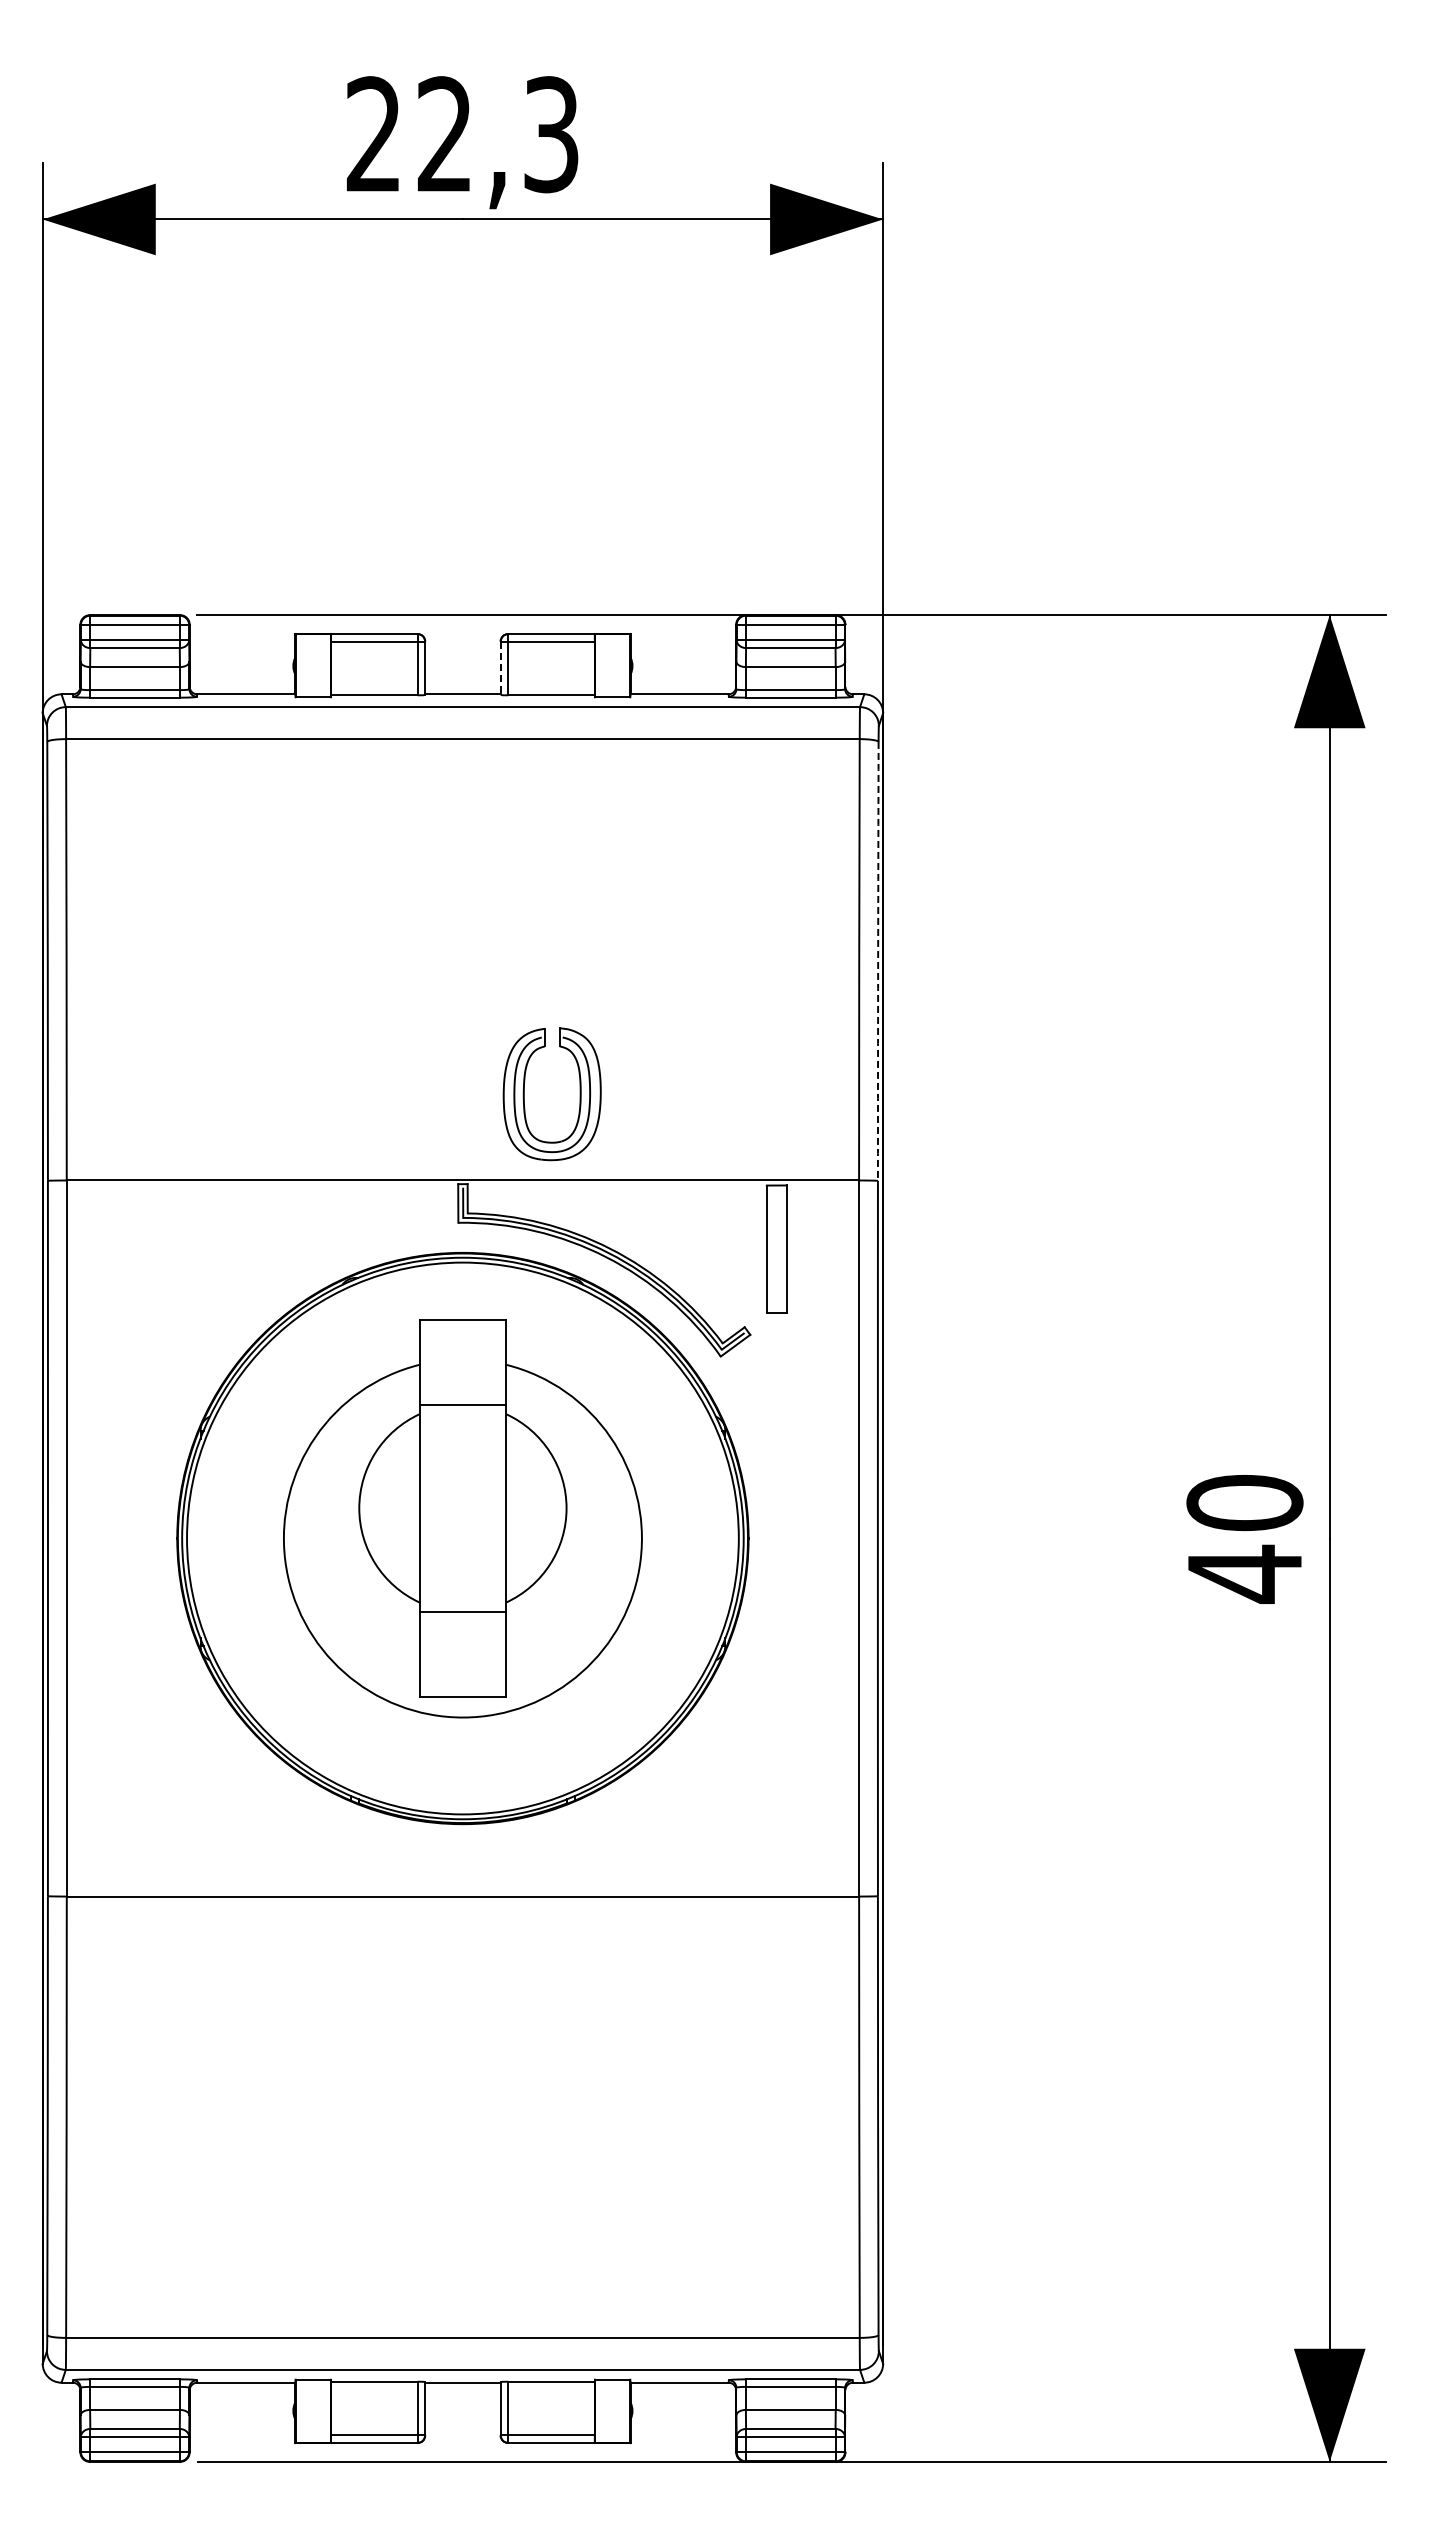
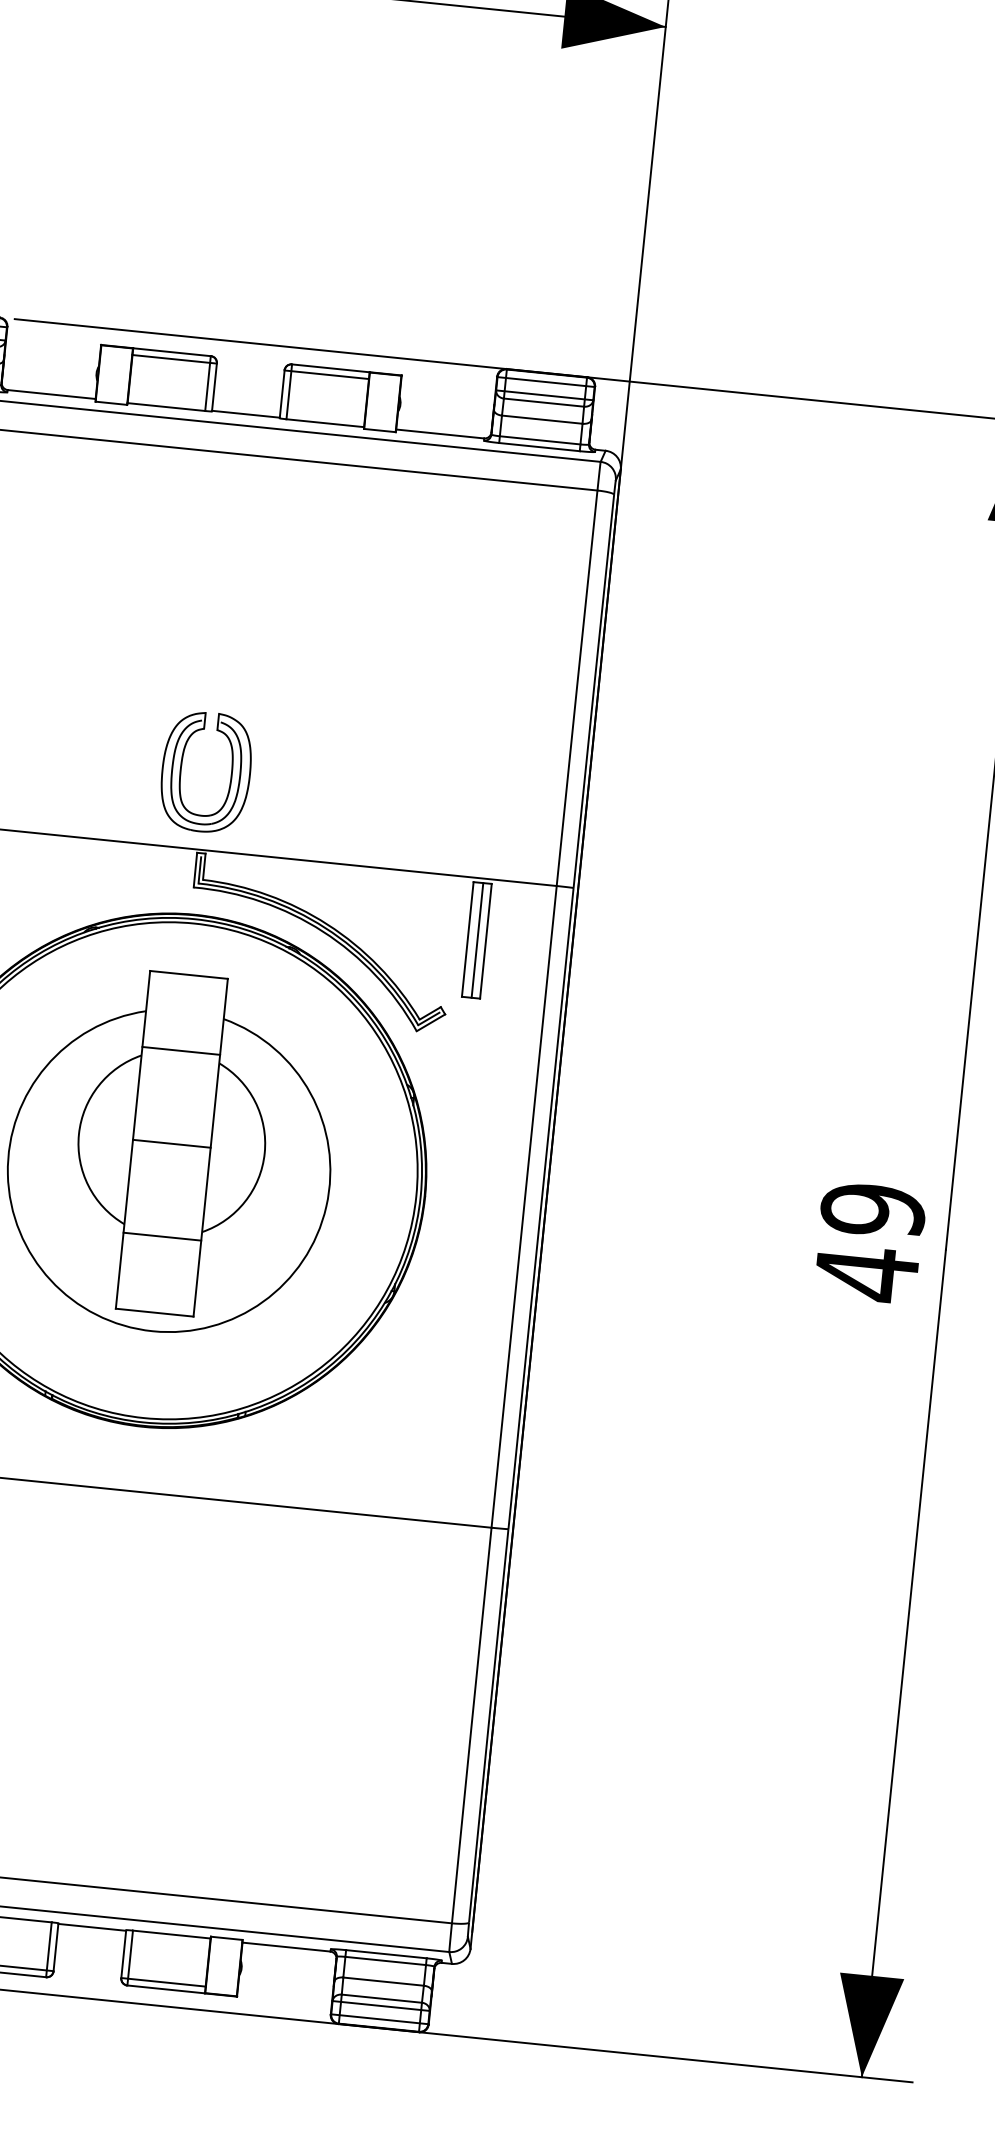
line: (500, 668) -> (281, 394), dashed -> solid
arc: (878, 961) -> (594, 691), dashed -> solid
part: (524, 1094) -> (181, 770), moved
line: (777, 1249) -> (477, 940), added
text: (1244, 1503) -> (872, 1210), 40 -> 49
line: (462, 1508) -> (171, 1143), added

